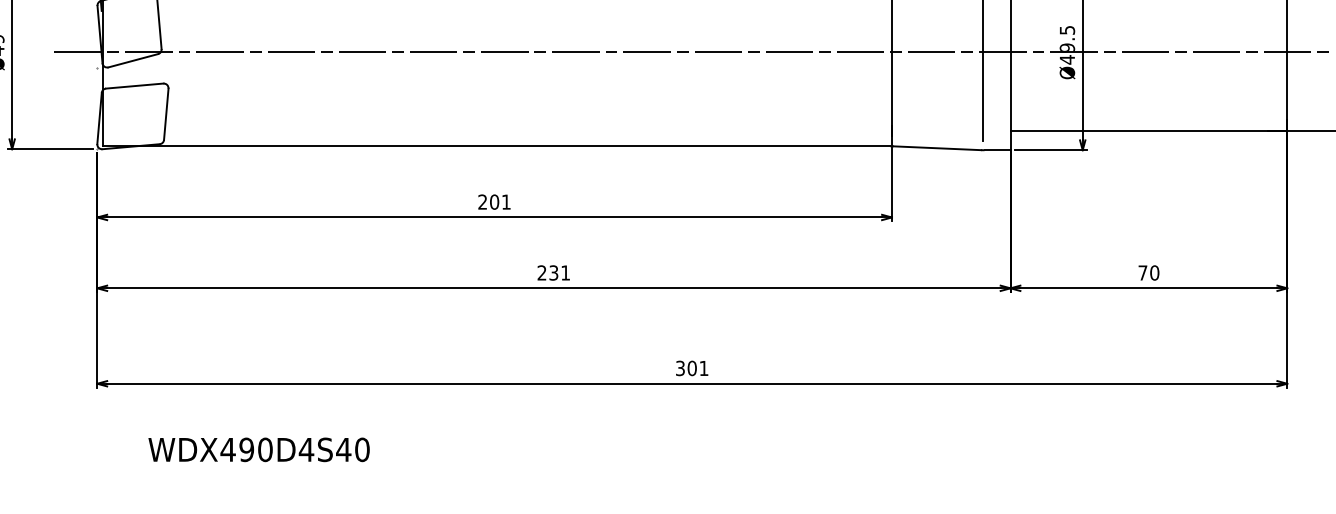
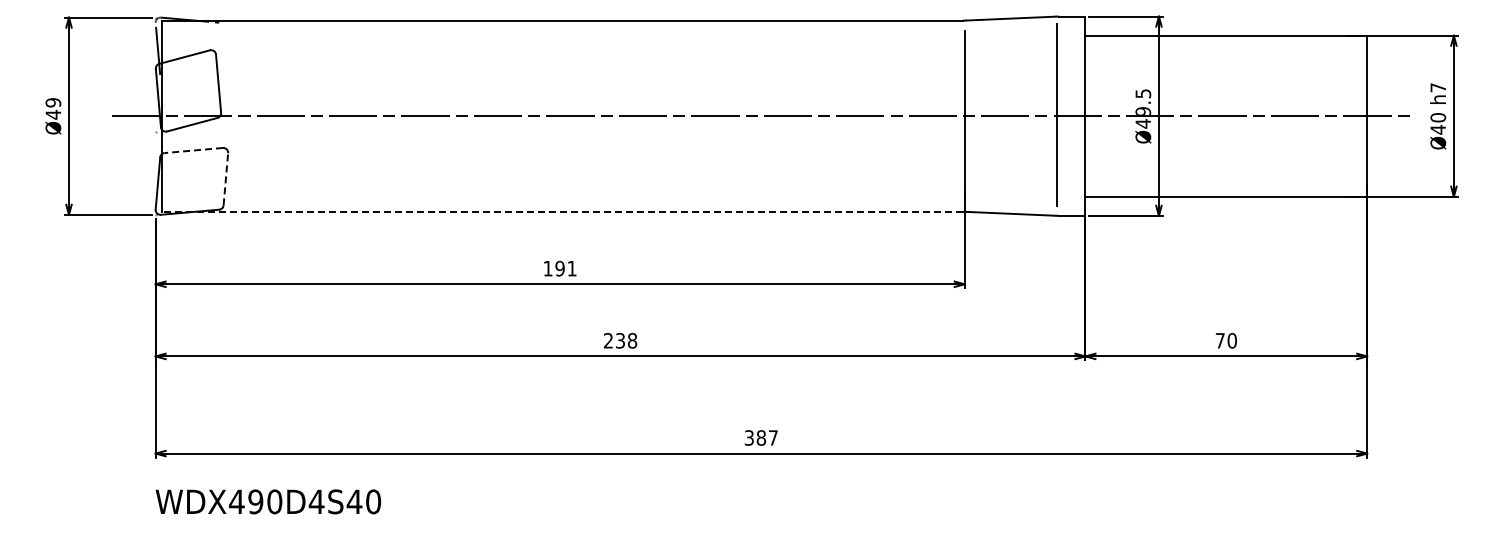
line: (134, 86) -> (193, 150), solid -> dashed
line: (165, 113) -> (225, 178), solid -> dashed
line: (496, 145) -> (562, 211), solid -> dashed
text: (488, 201) -> (553, 268), 201 -> 191
text: (565, 272) -> (632, 340), 231 -> 238
text: (697, 367) -> (766, 437), 301 -> 387
text: (259, 449) -> (268, 501), moved

